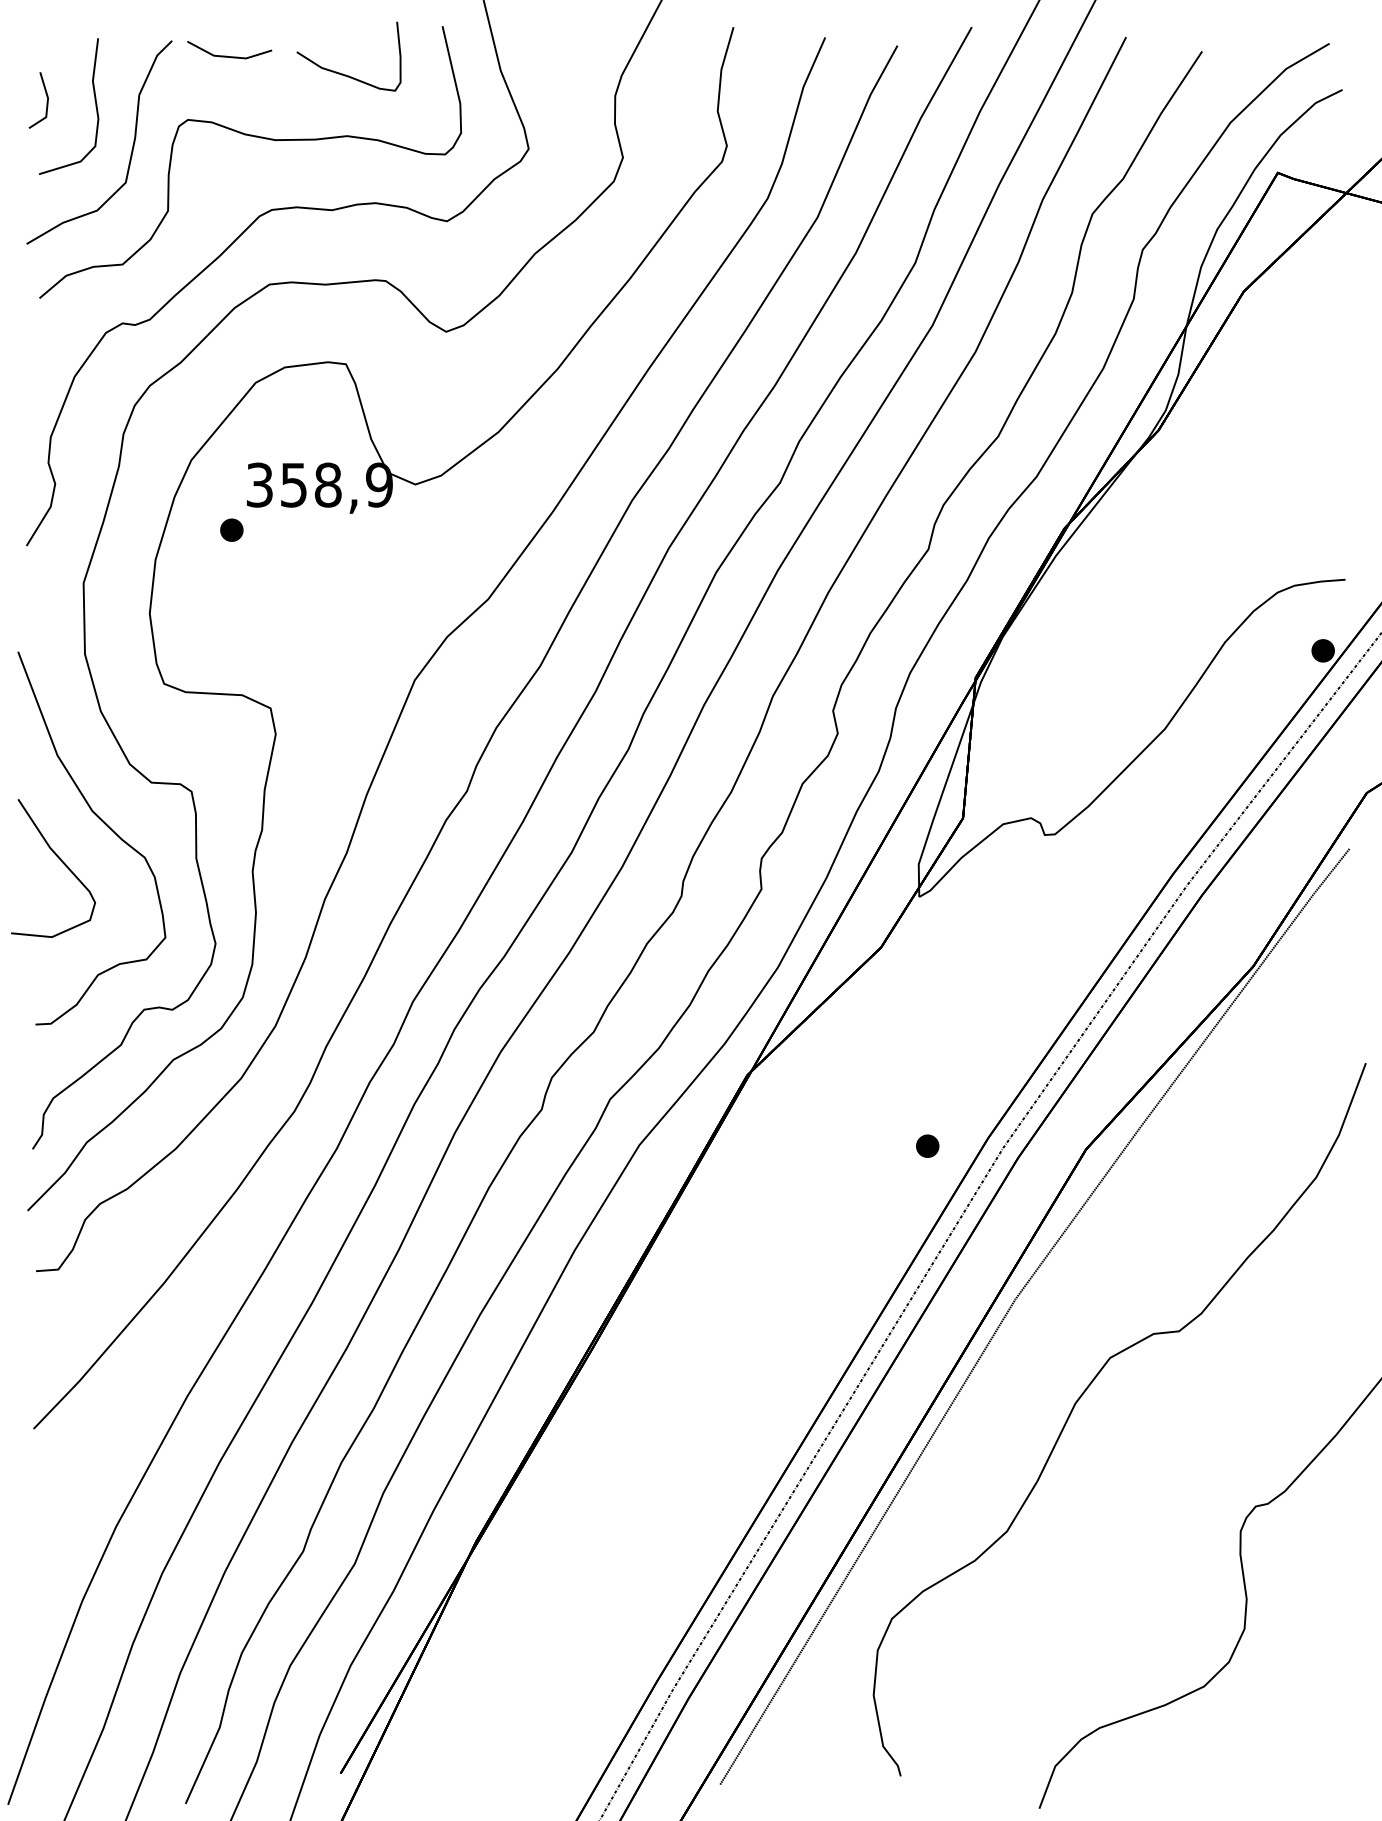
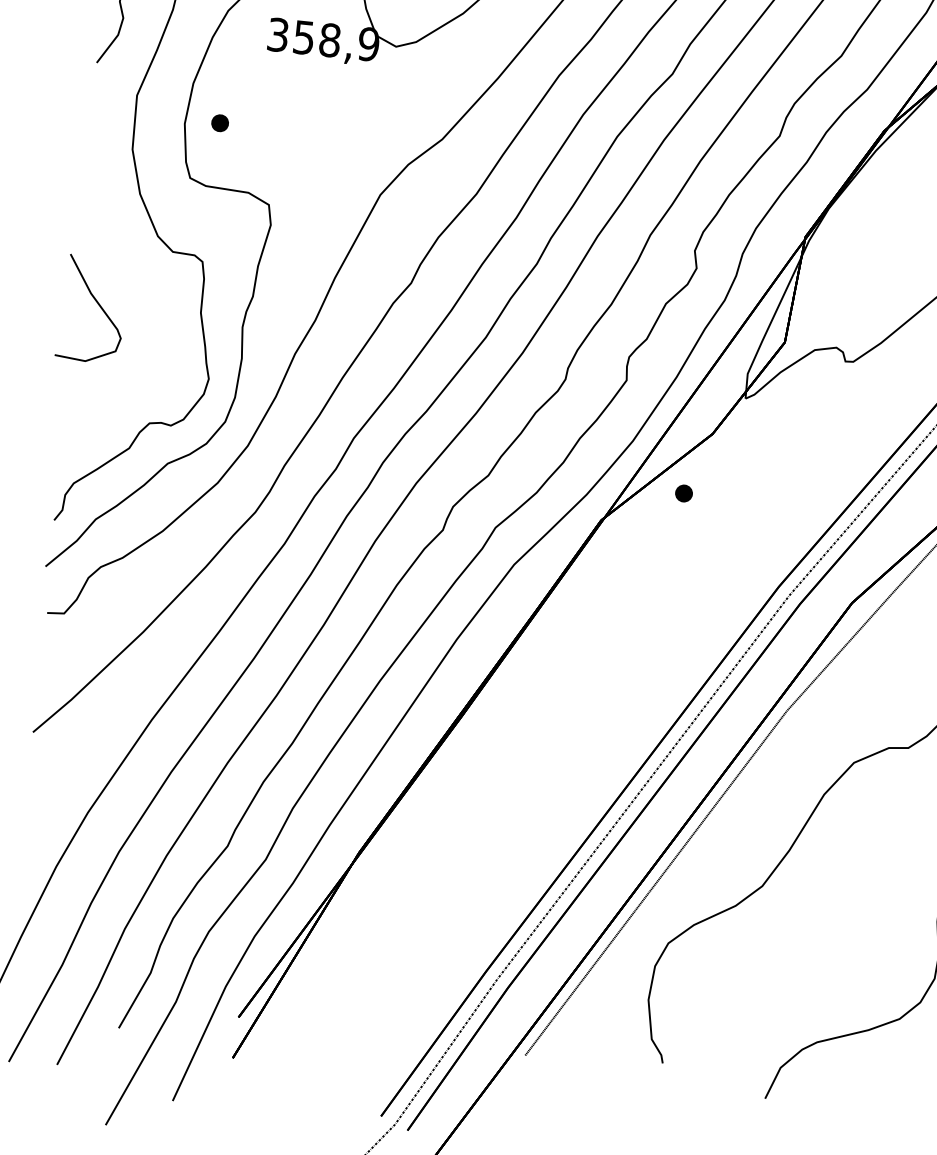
part: (231, 529) -> (219, 122), moved
curve: (104, 824) -> (134, 279), removed
part: (927, 1145) -> (683, 492), moved

